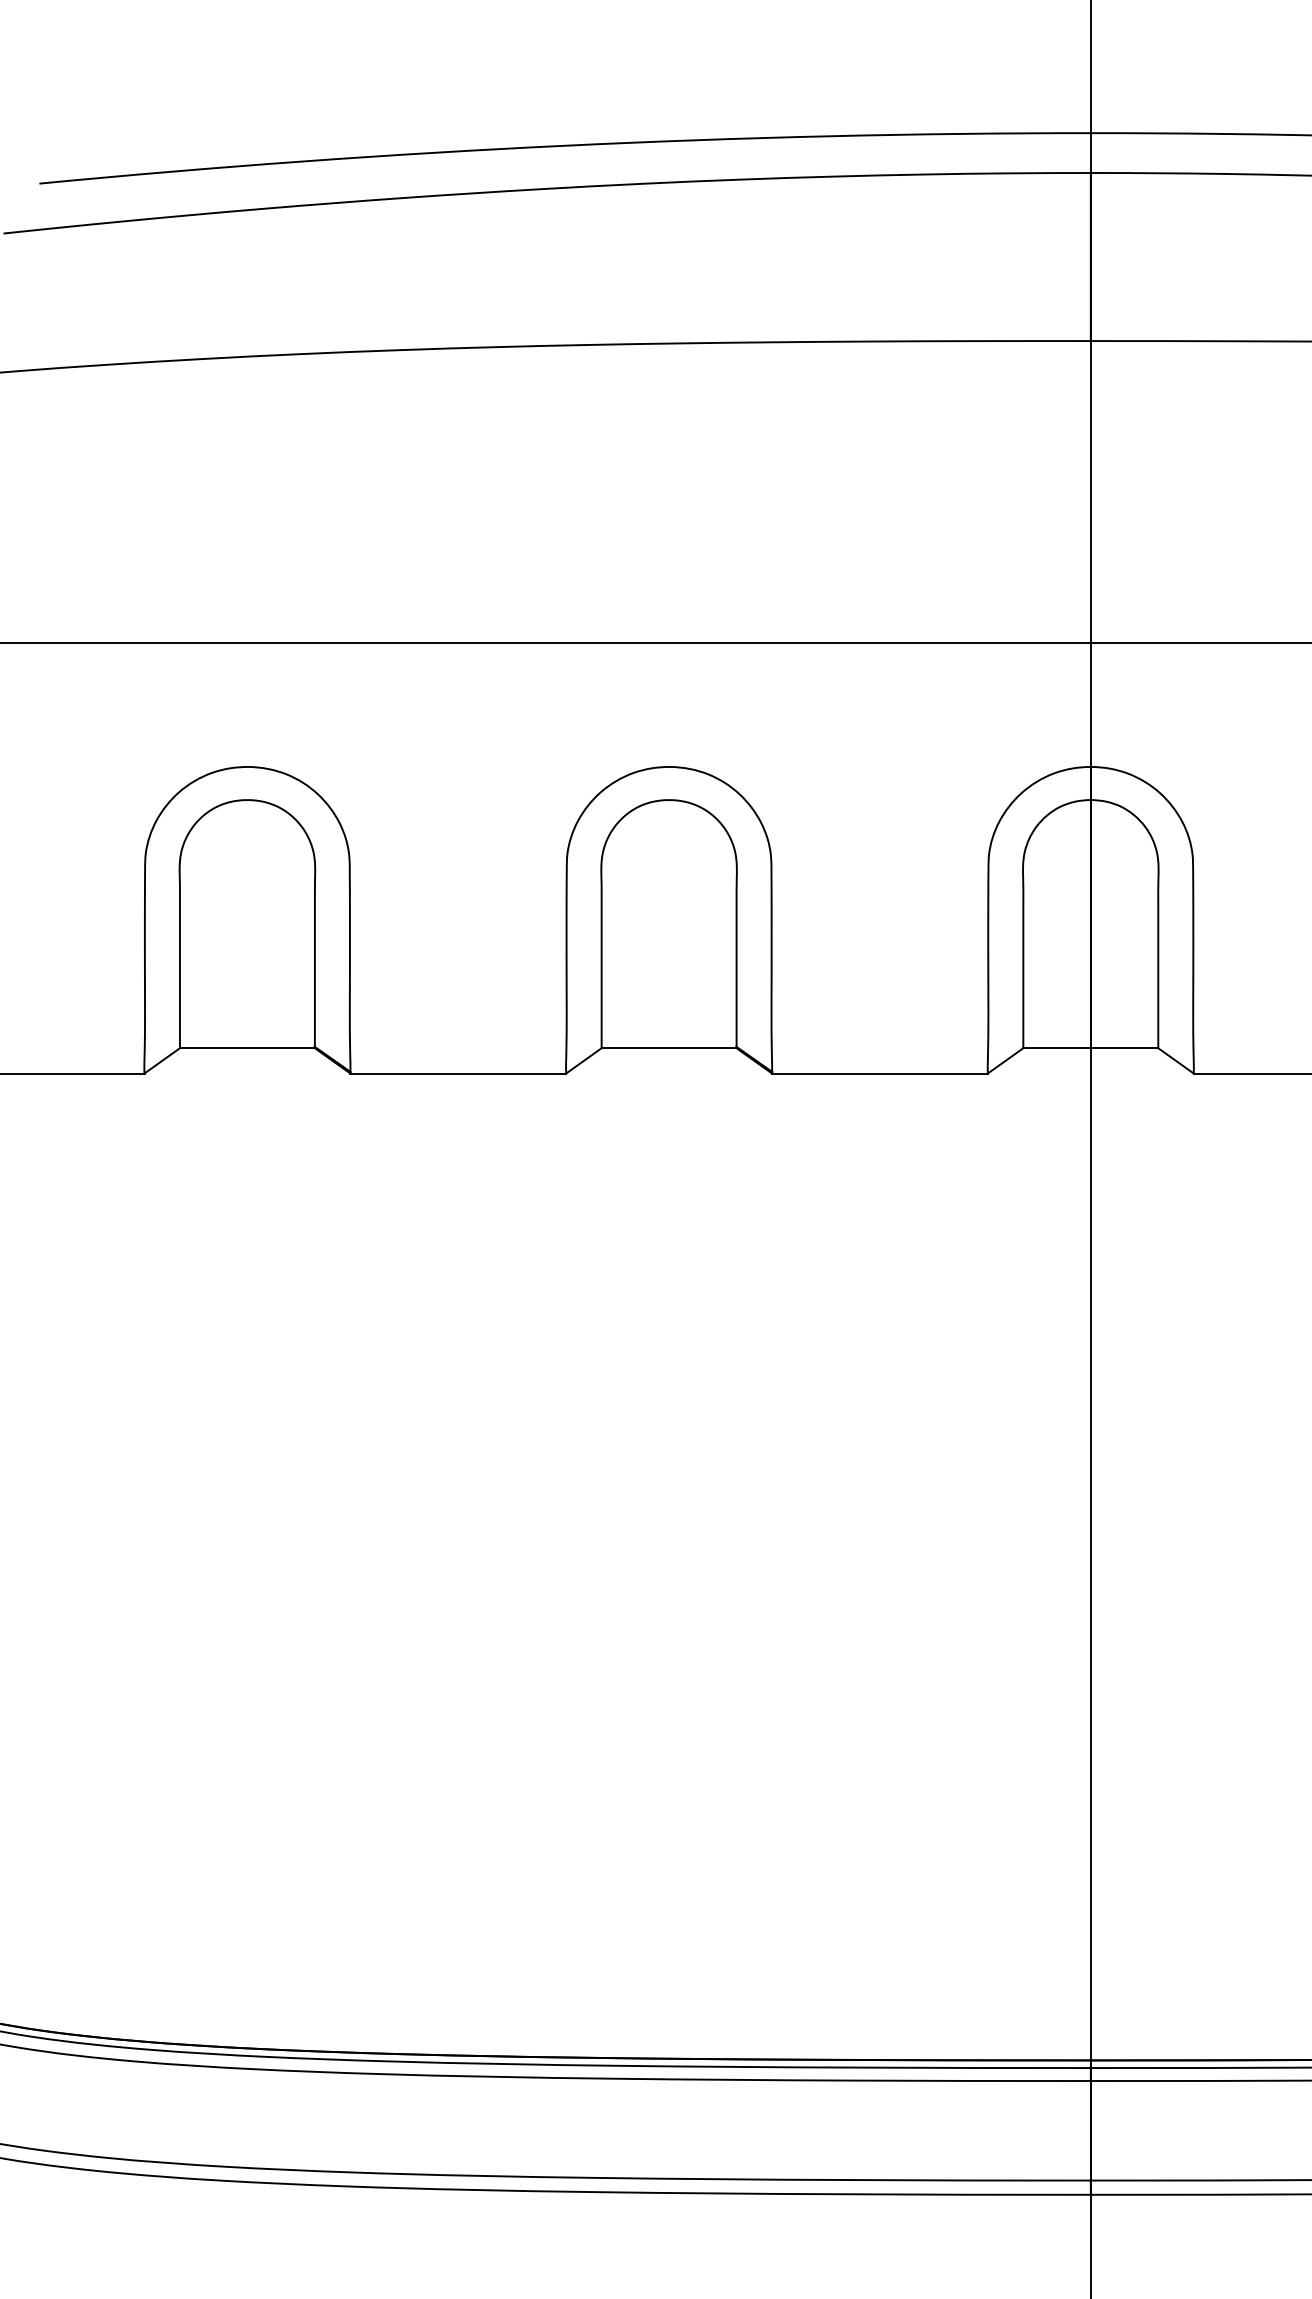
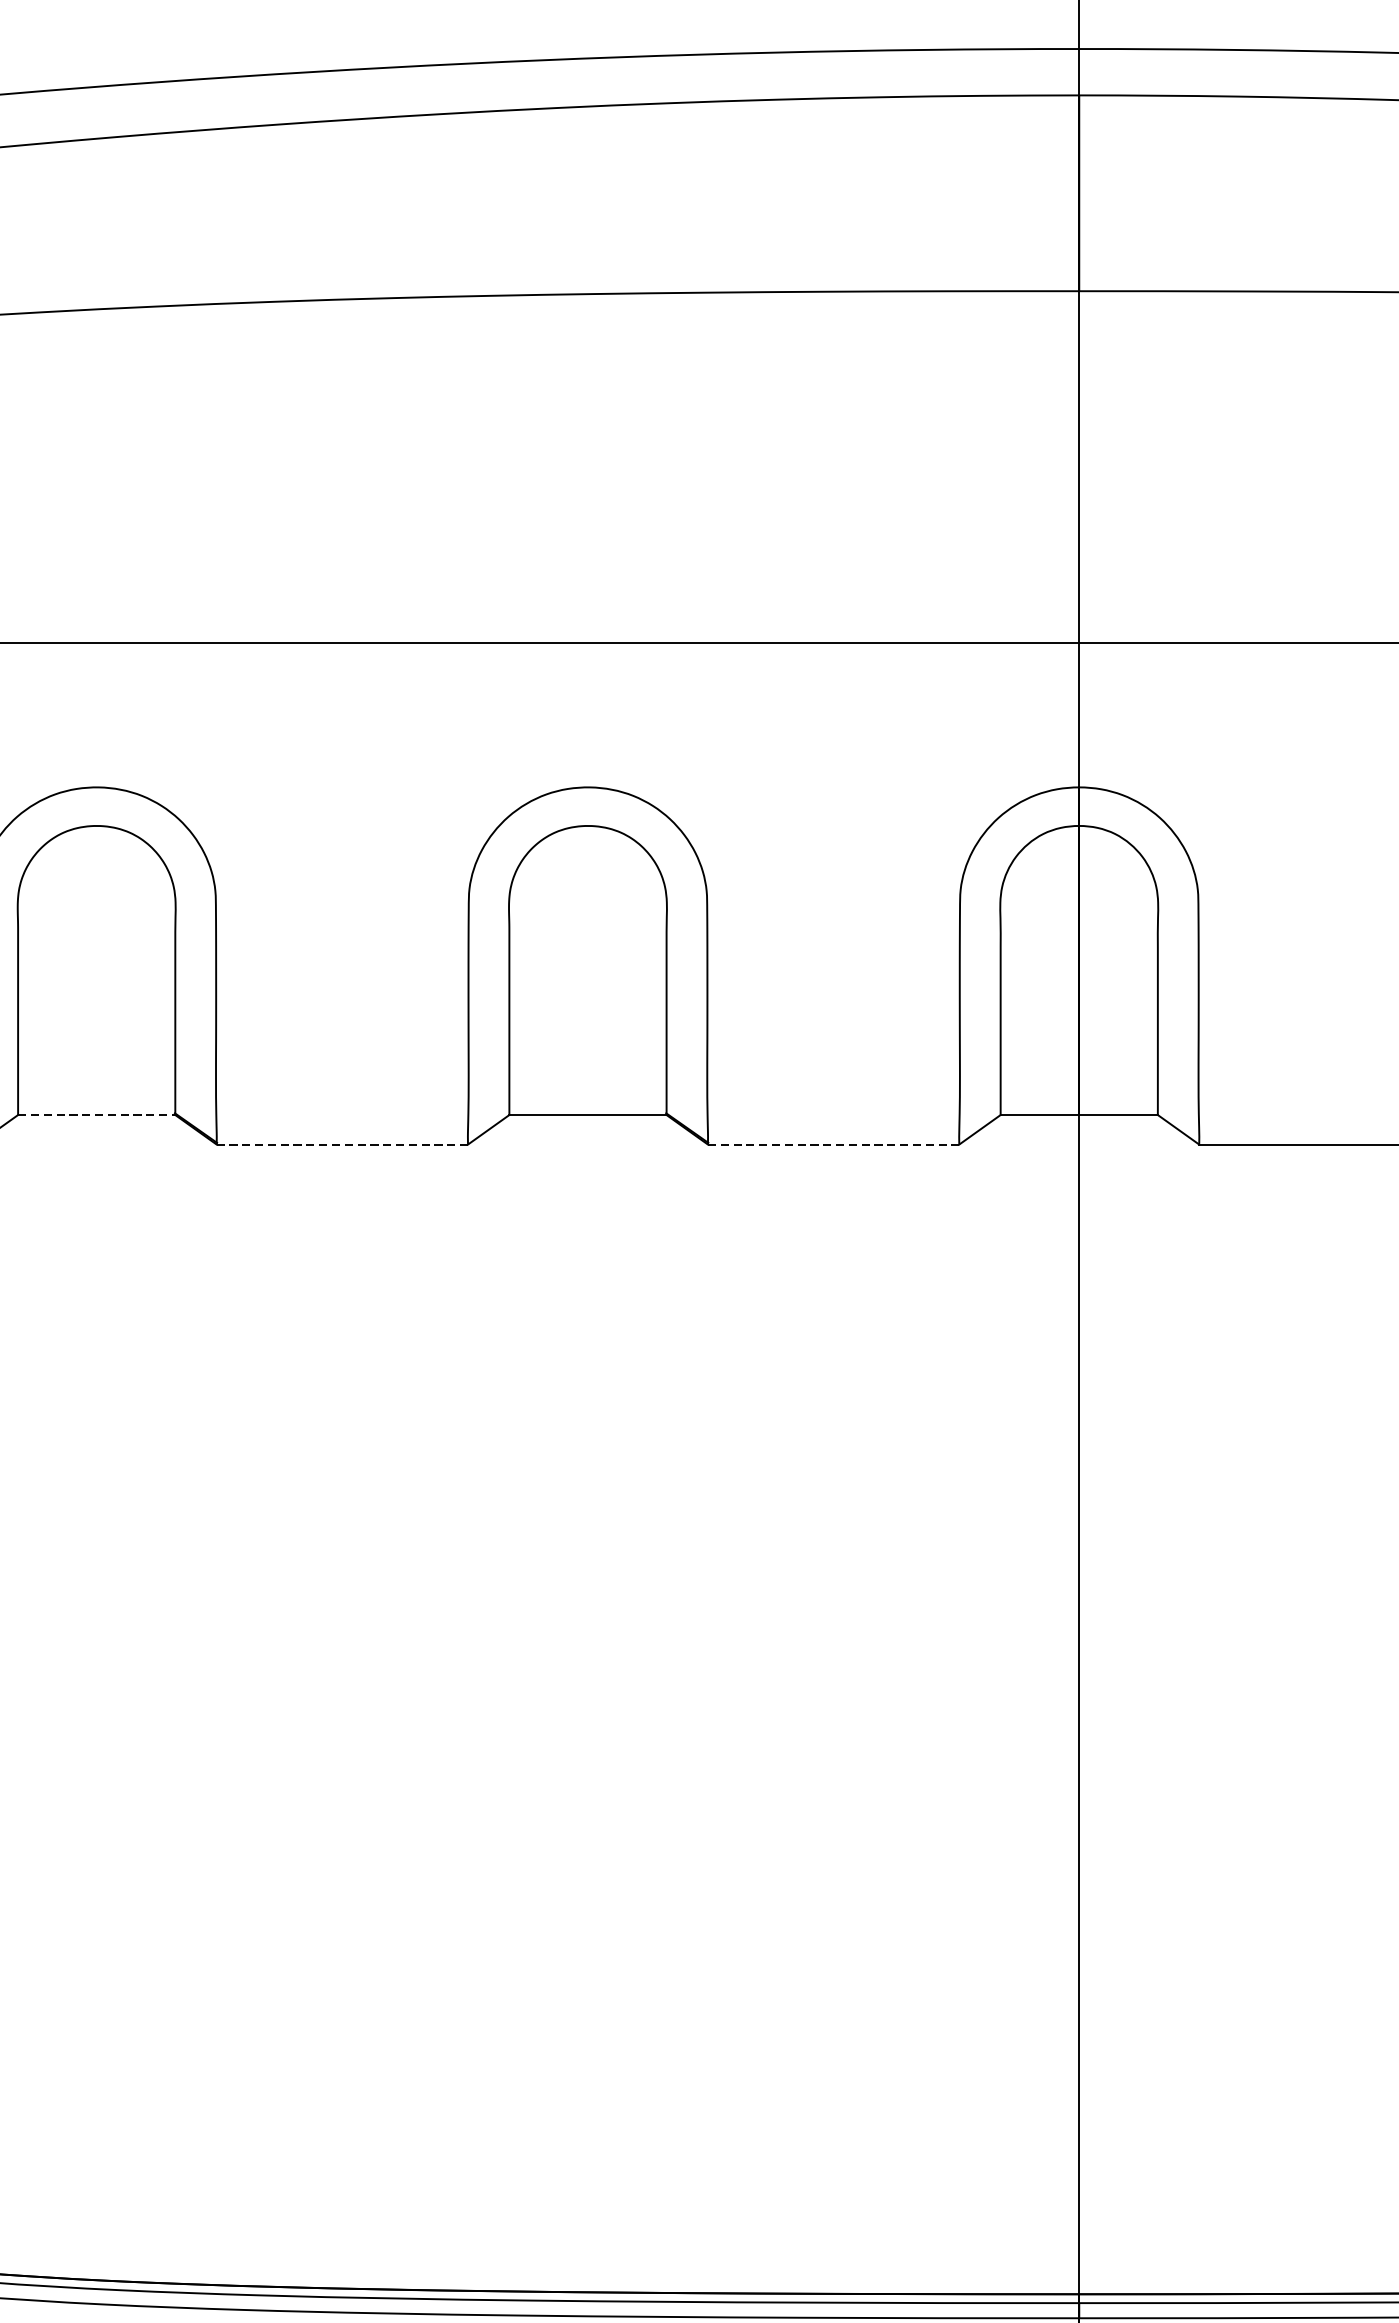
line: (247, 1048) -> (96, 1115), solid -> dashed
line: (458, 1073) -> (342, 1144), solid -> dashed
line: (879, 1073) -> (833, 1144), solid -> dashed

